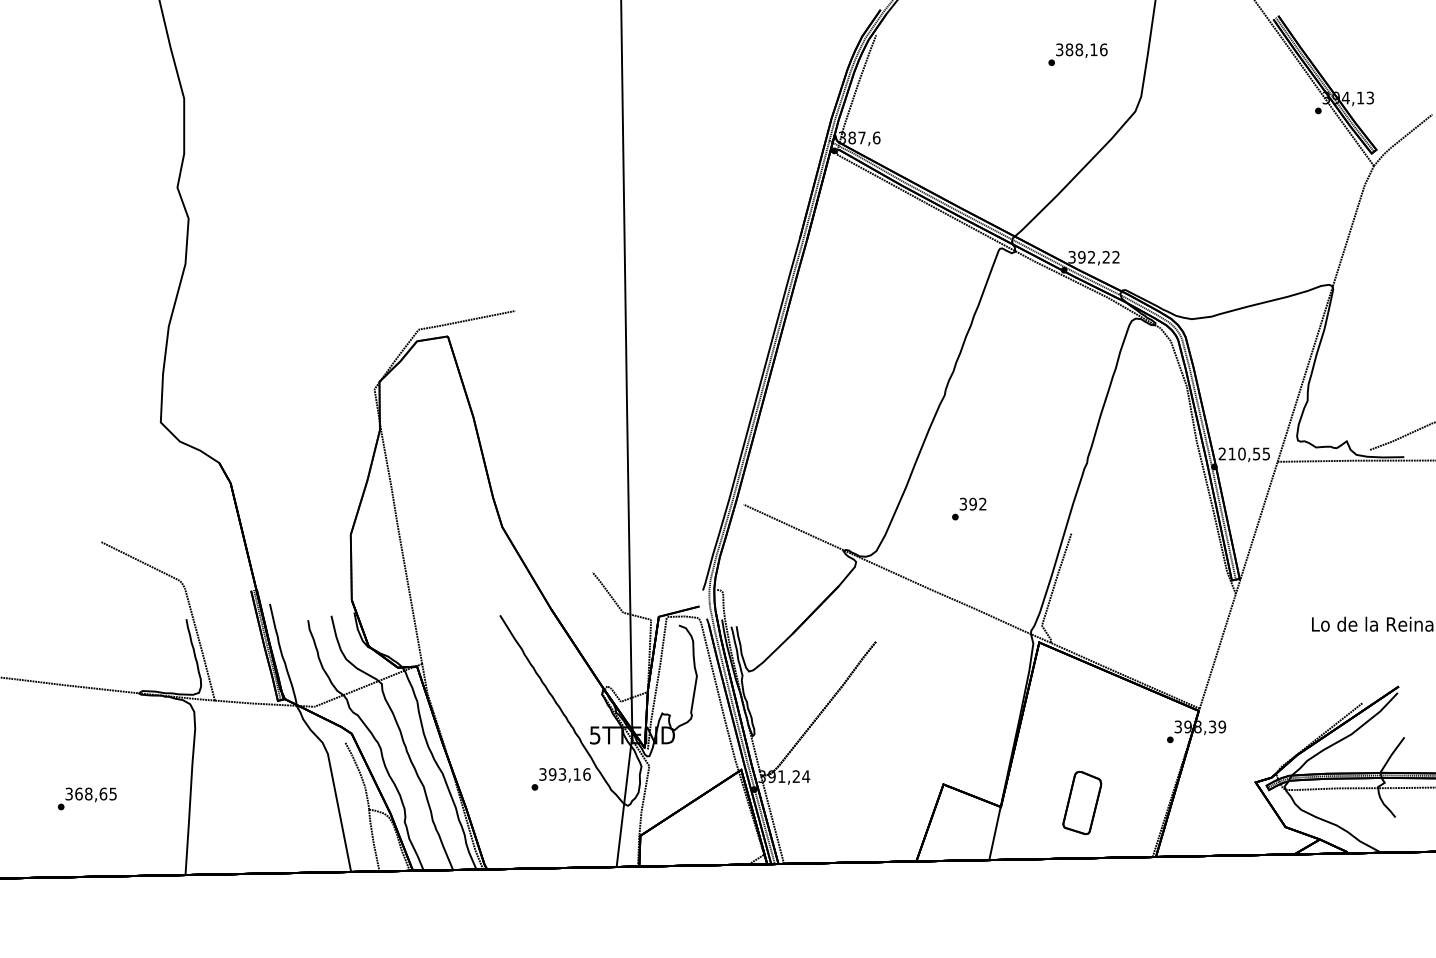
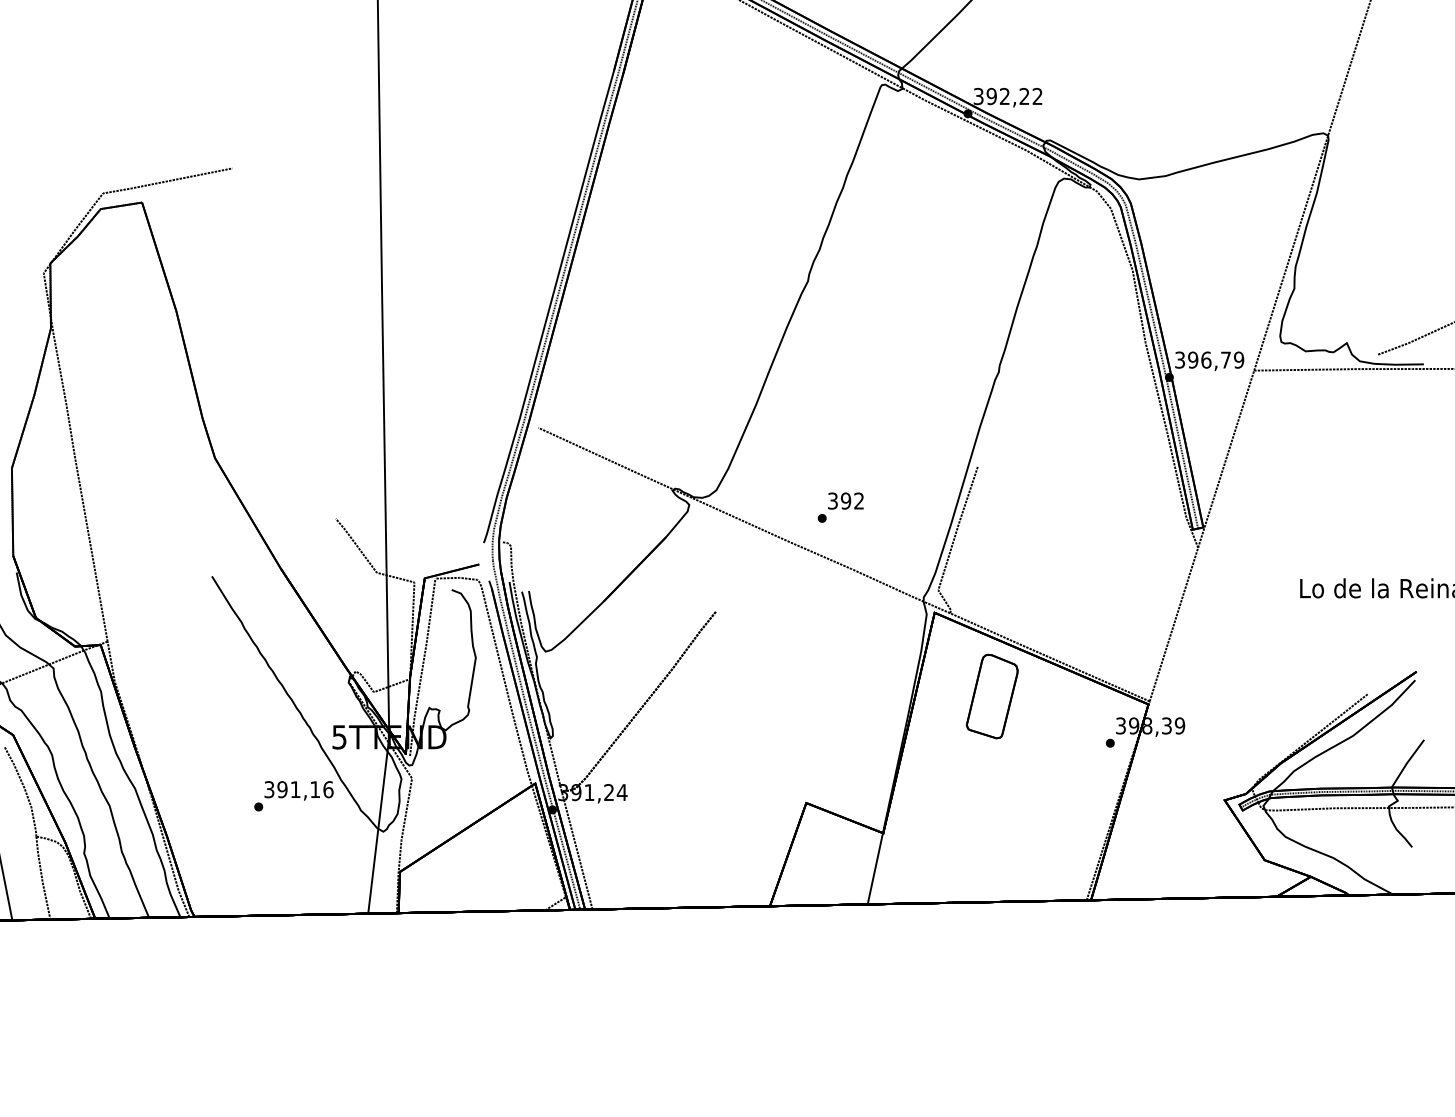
text: (1244, 453) -> (1209, 359), 210,55 -> 396,79
text: (969, 508) -> (841, 506), moved
text: (562, 774) -> (295, 789), 393,16 -> 391,16
part: (1082, 802) -> (992, 695), moved

